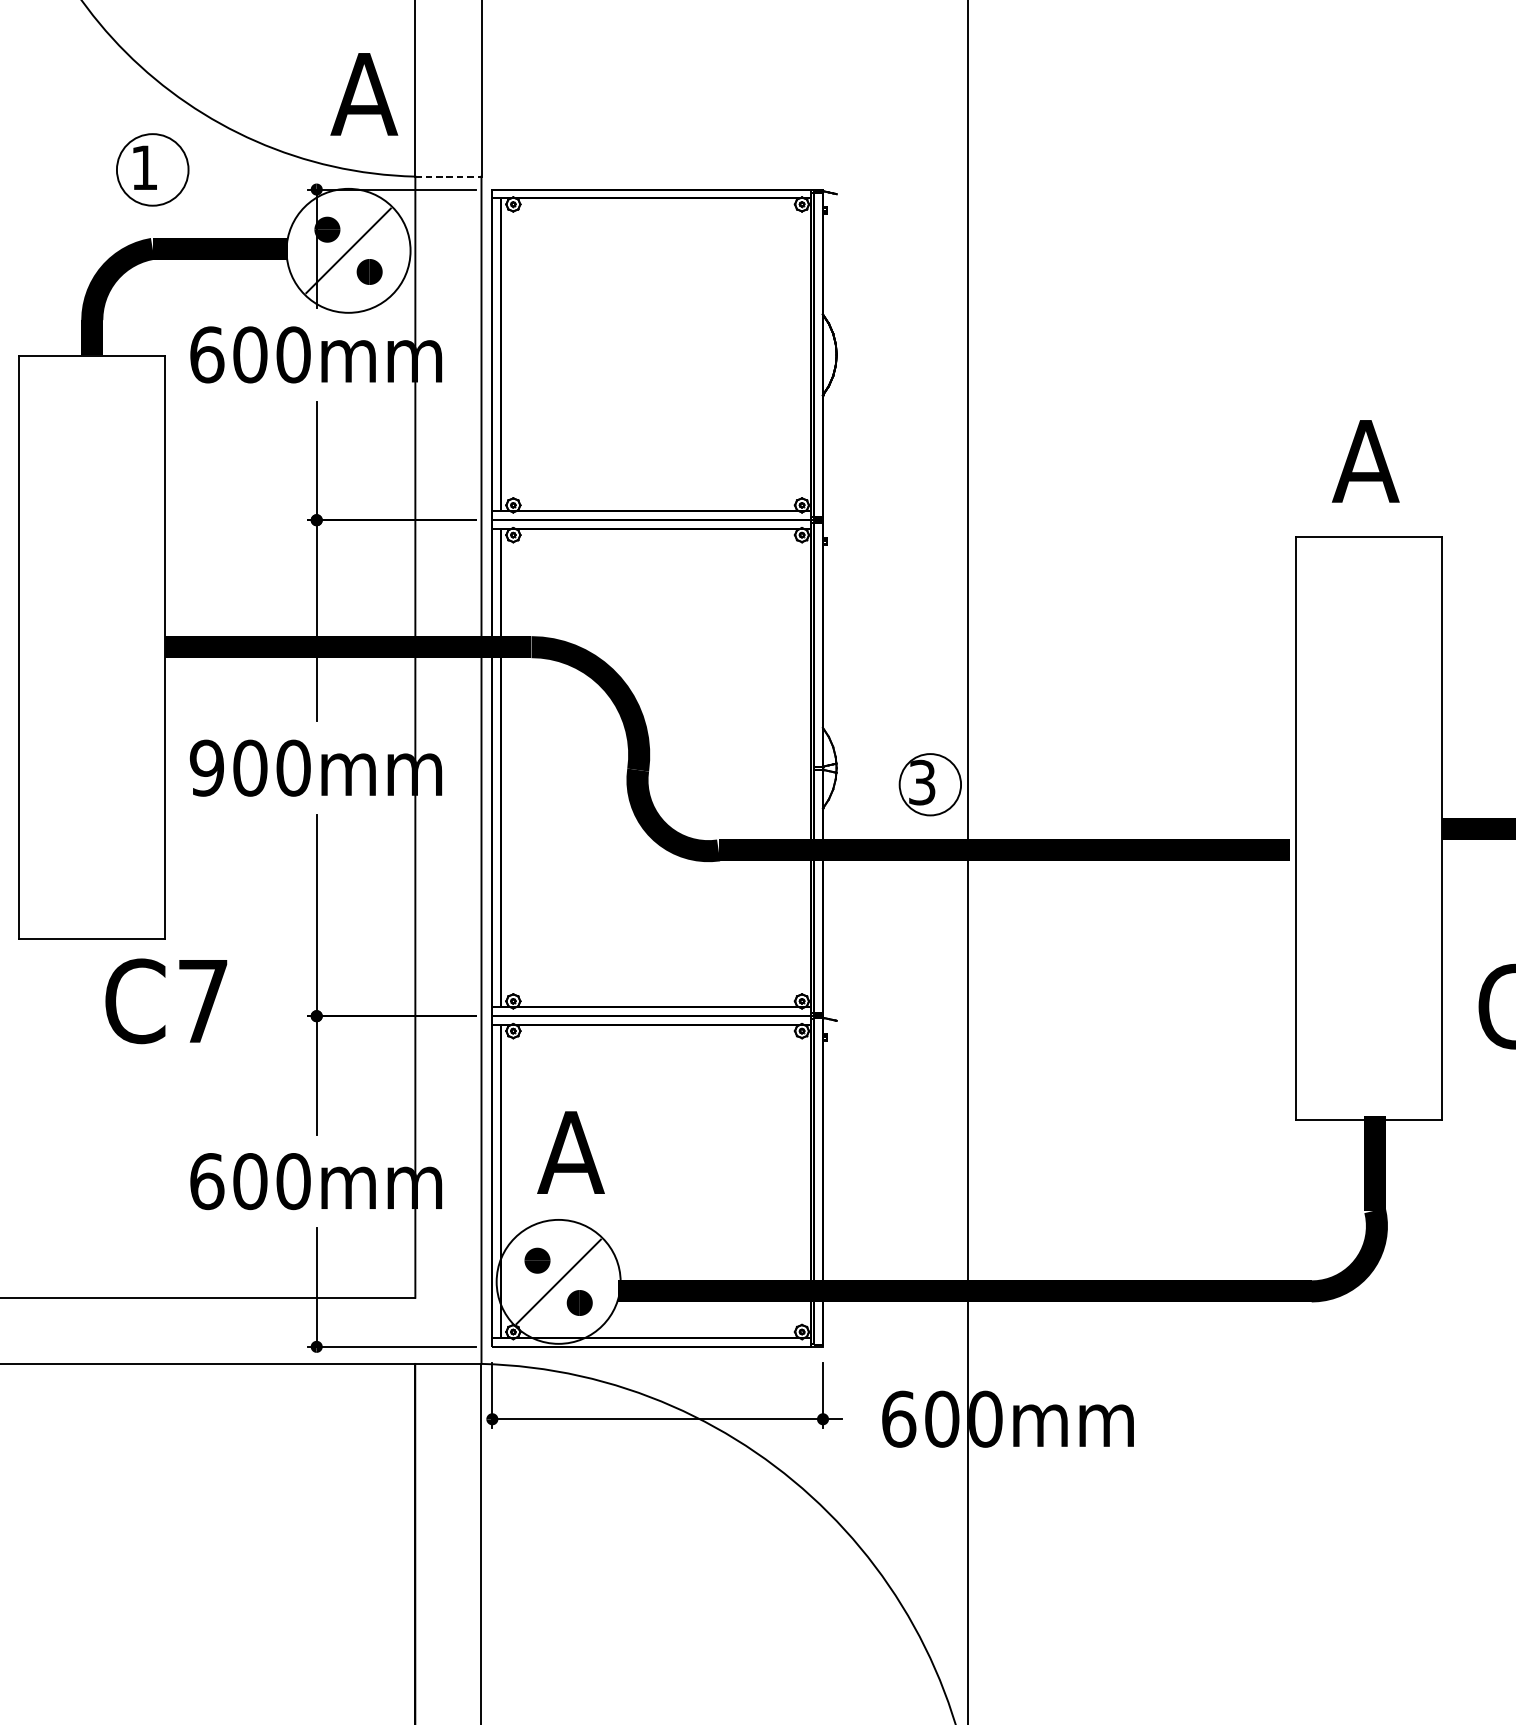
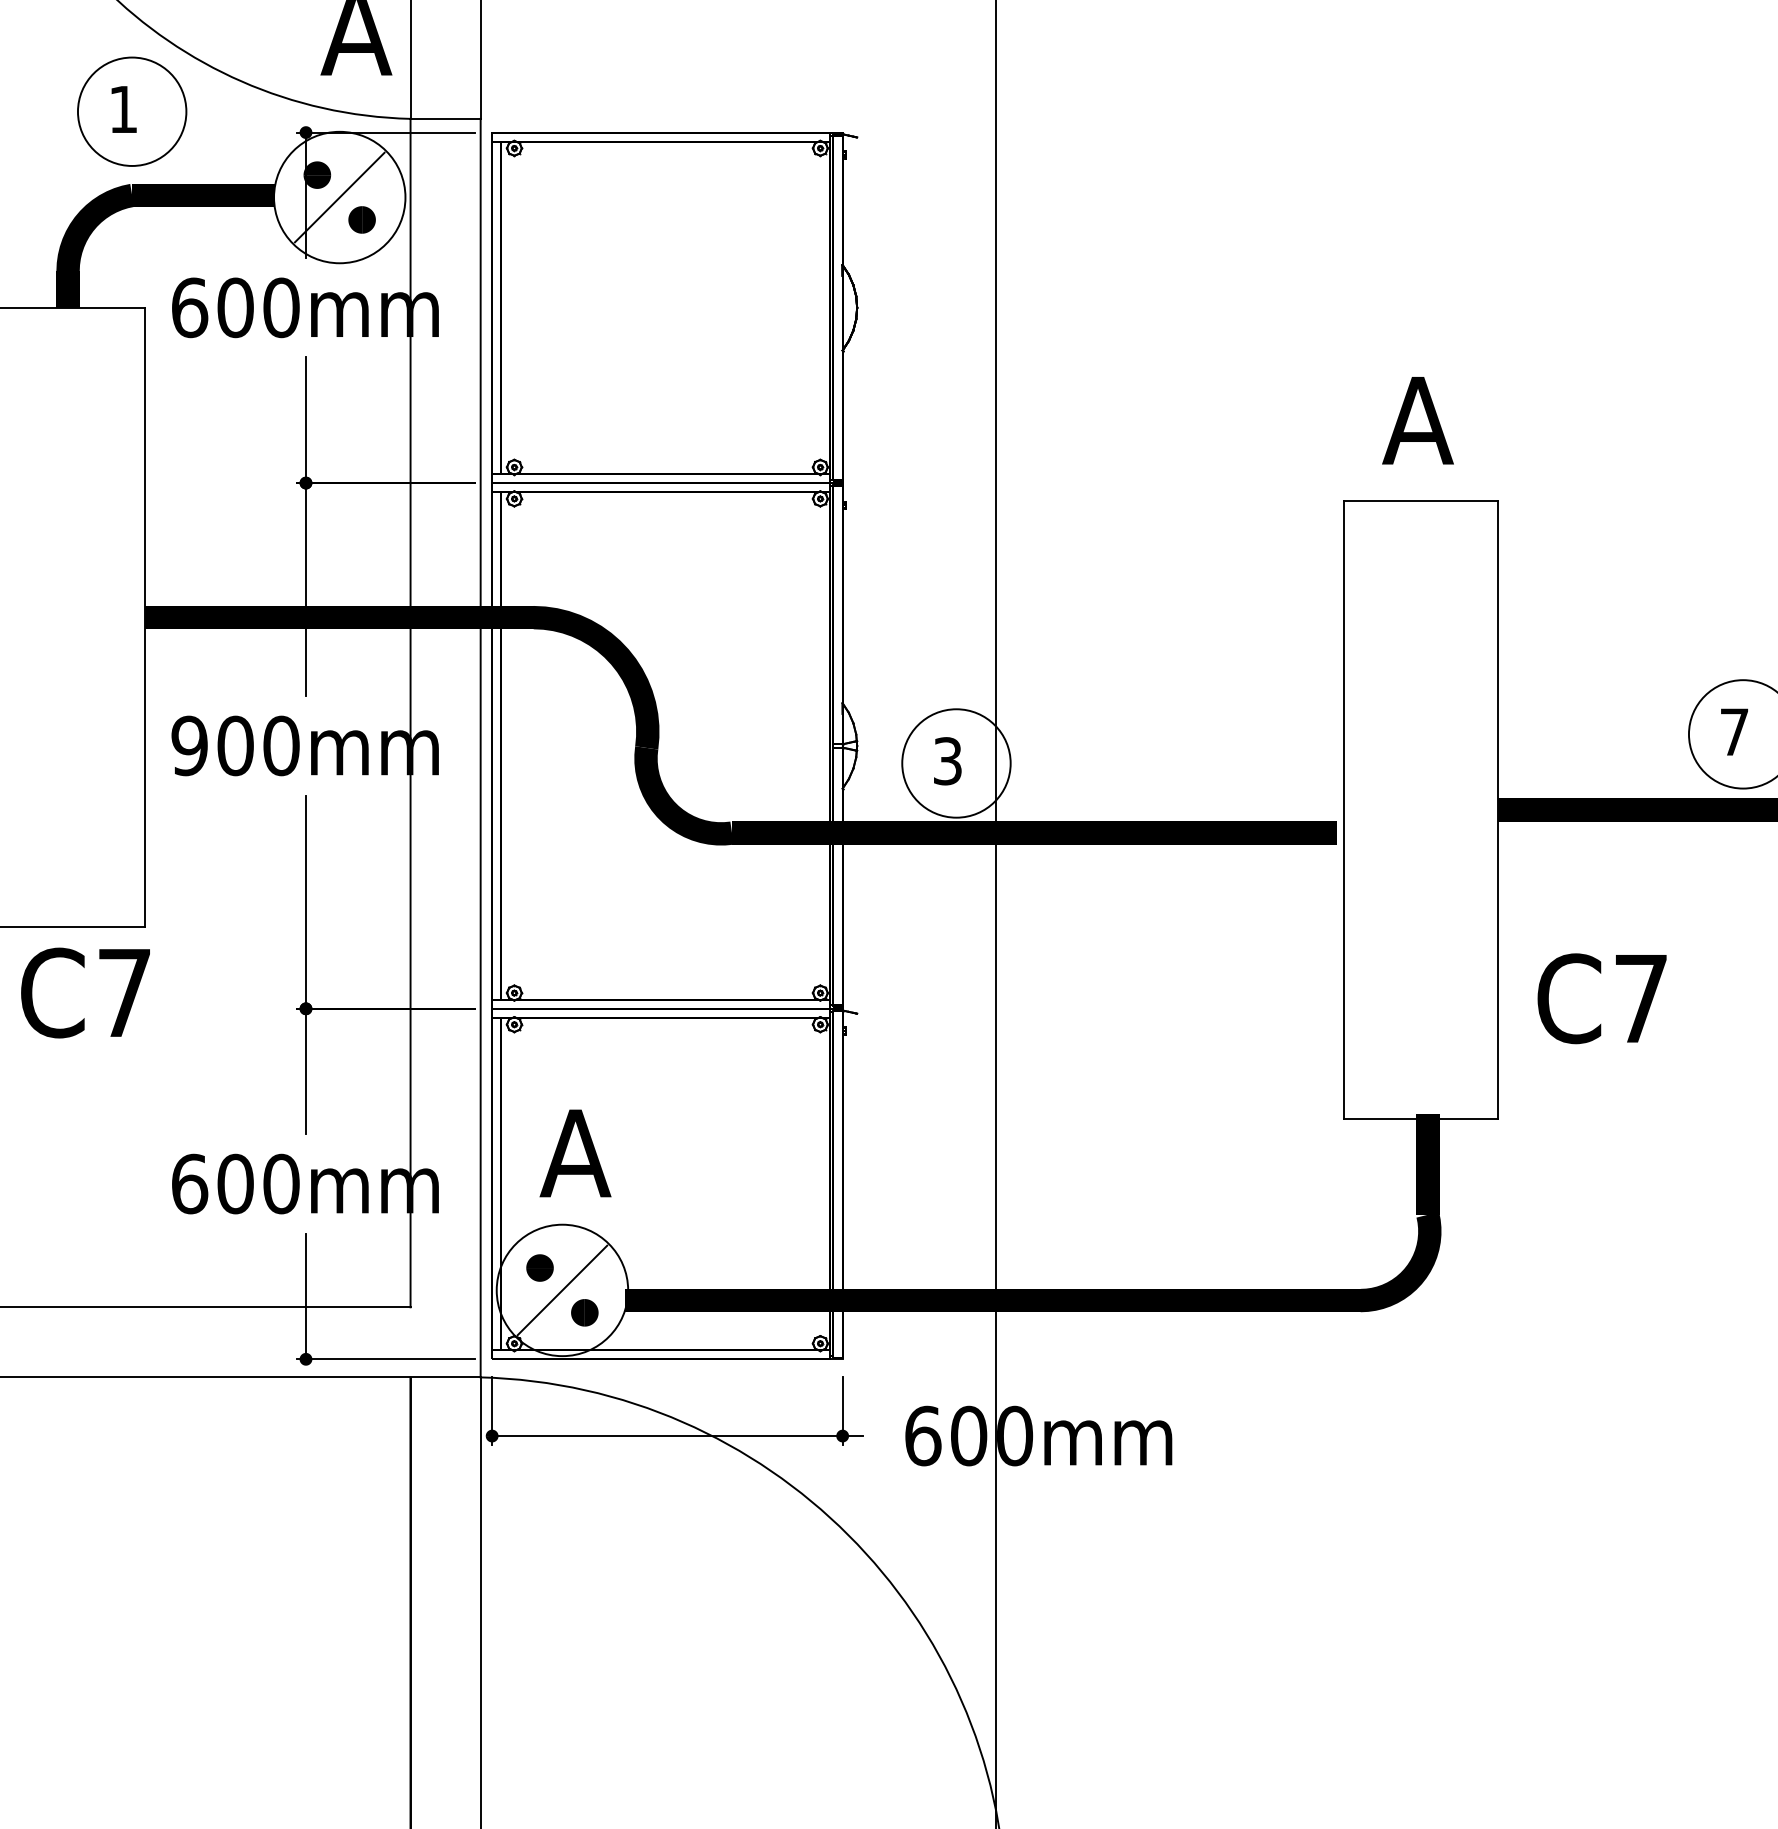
circle: (152, 169) -> (131, 111), size x1.43
line: (449, 176) -> (446, 118), dashed -> solid
circle: (930, 784) -> (956, 763), size x1.67
text: (166, 1000) -> (85, 992), moved

